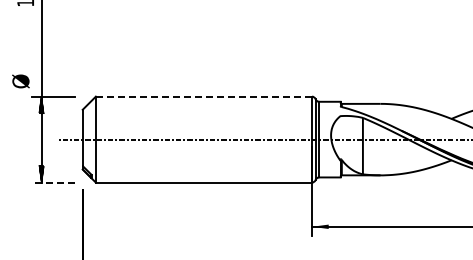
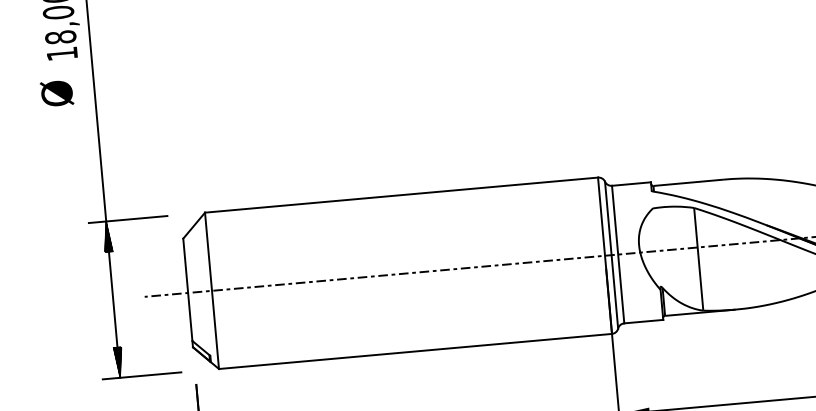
text: (20, 81) -> (56, 93), moved
line: (203, 96) -> (400, 194), dashed -> solid
line: (53, 182) -> (141, 375), dashed -> solid

